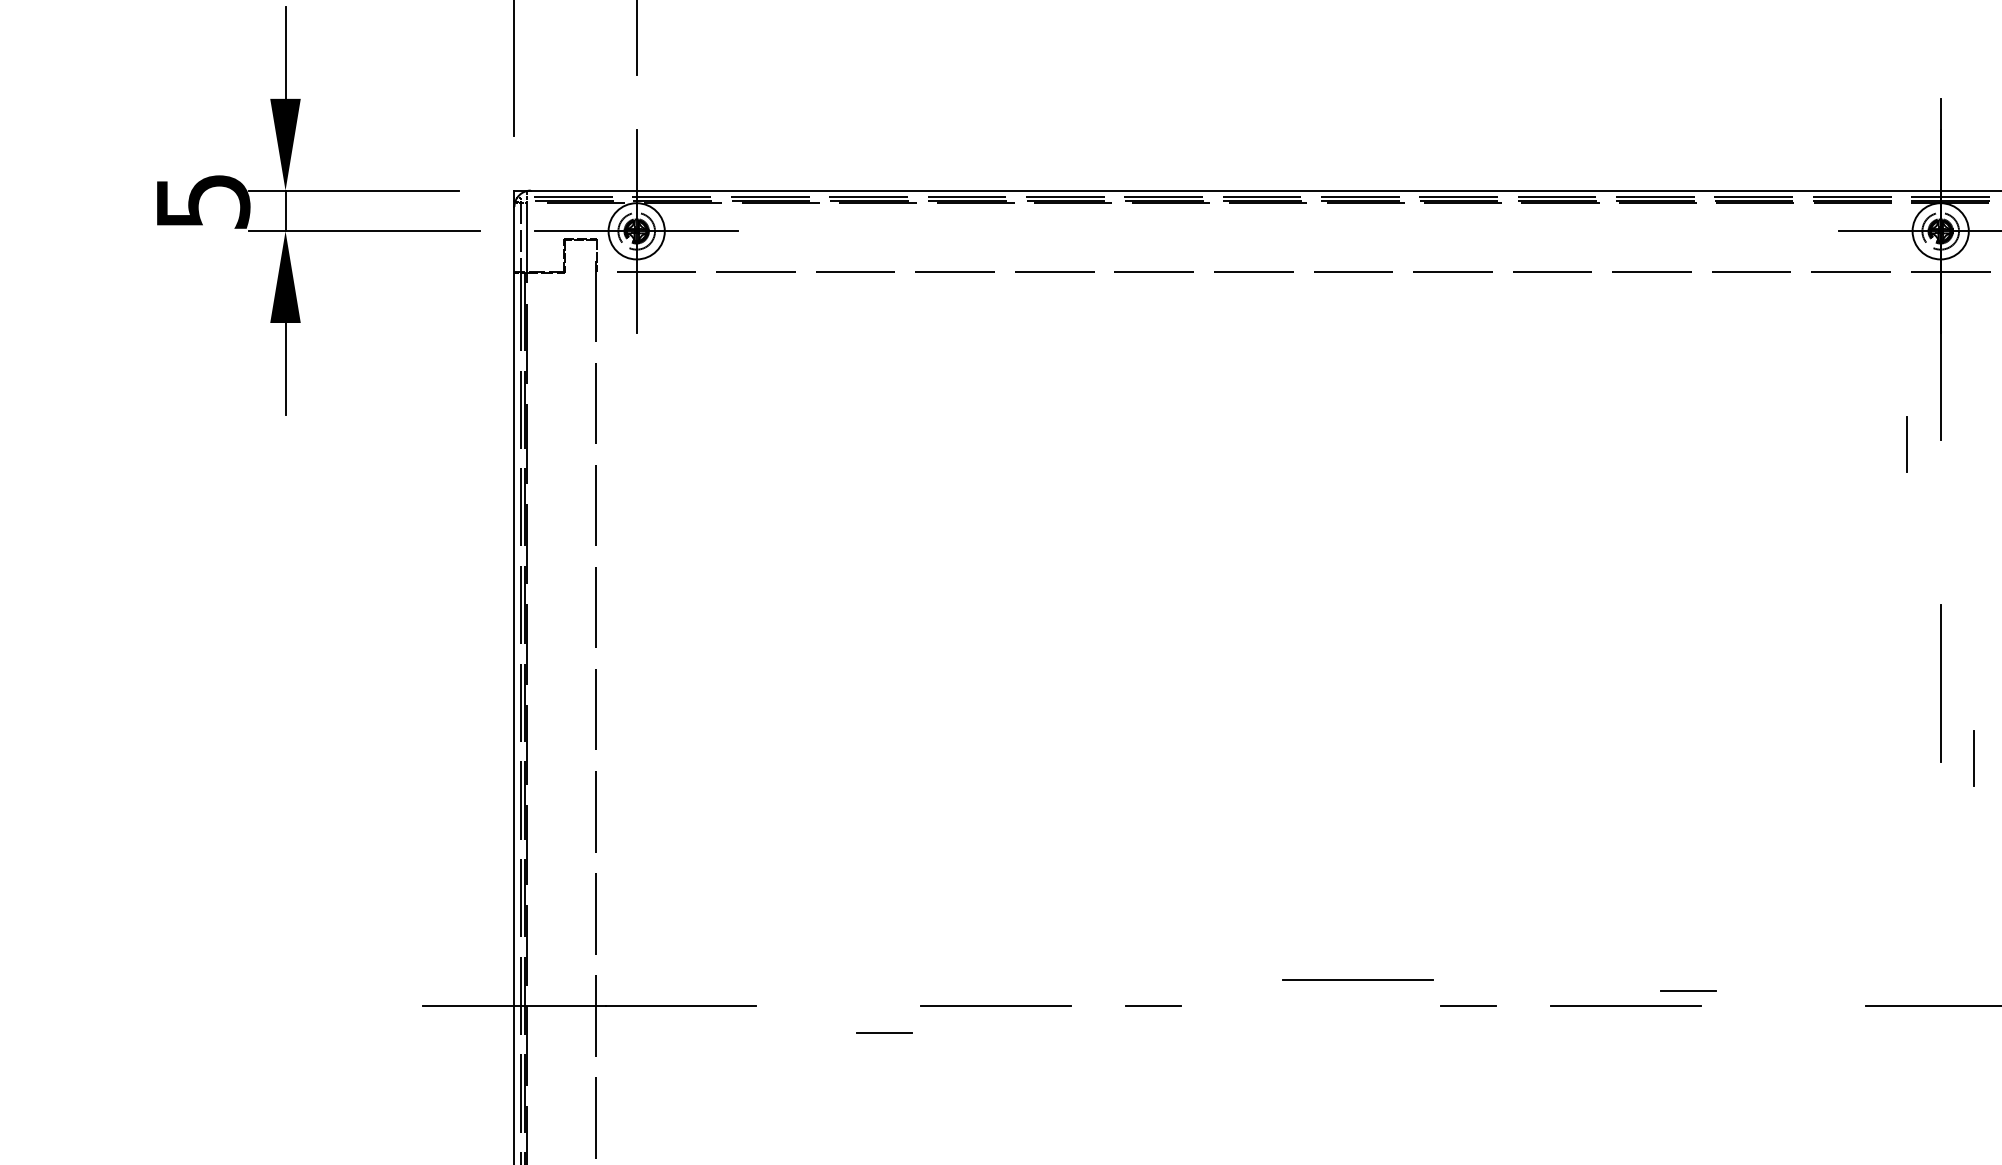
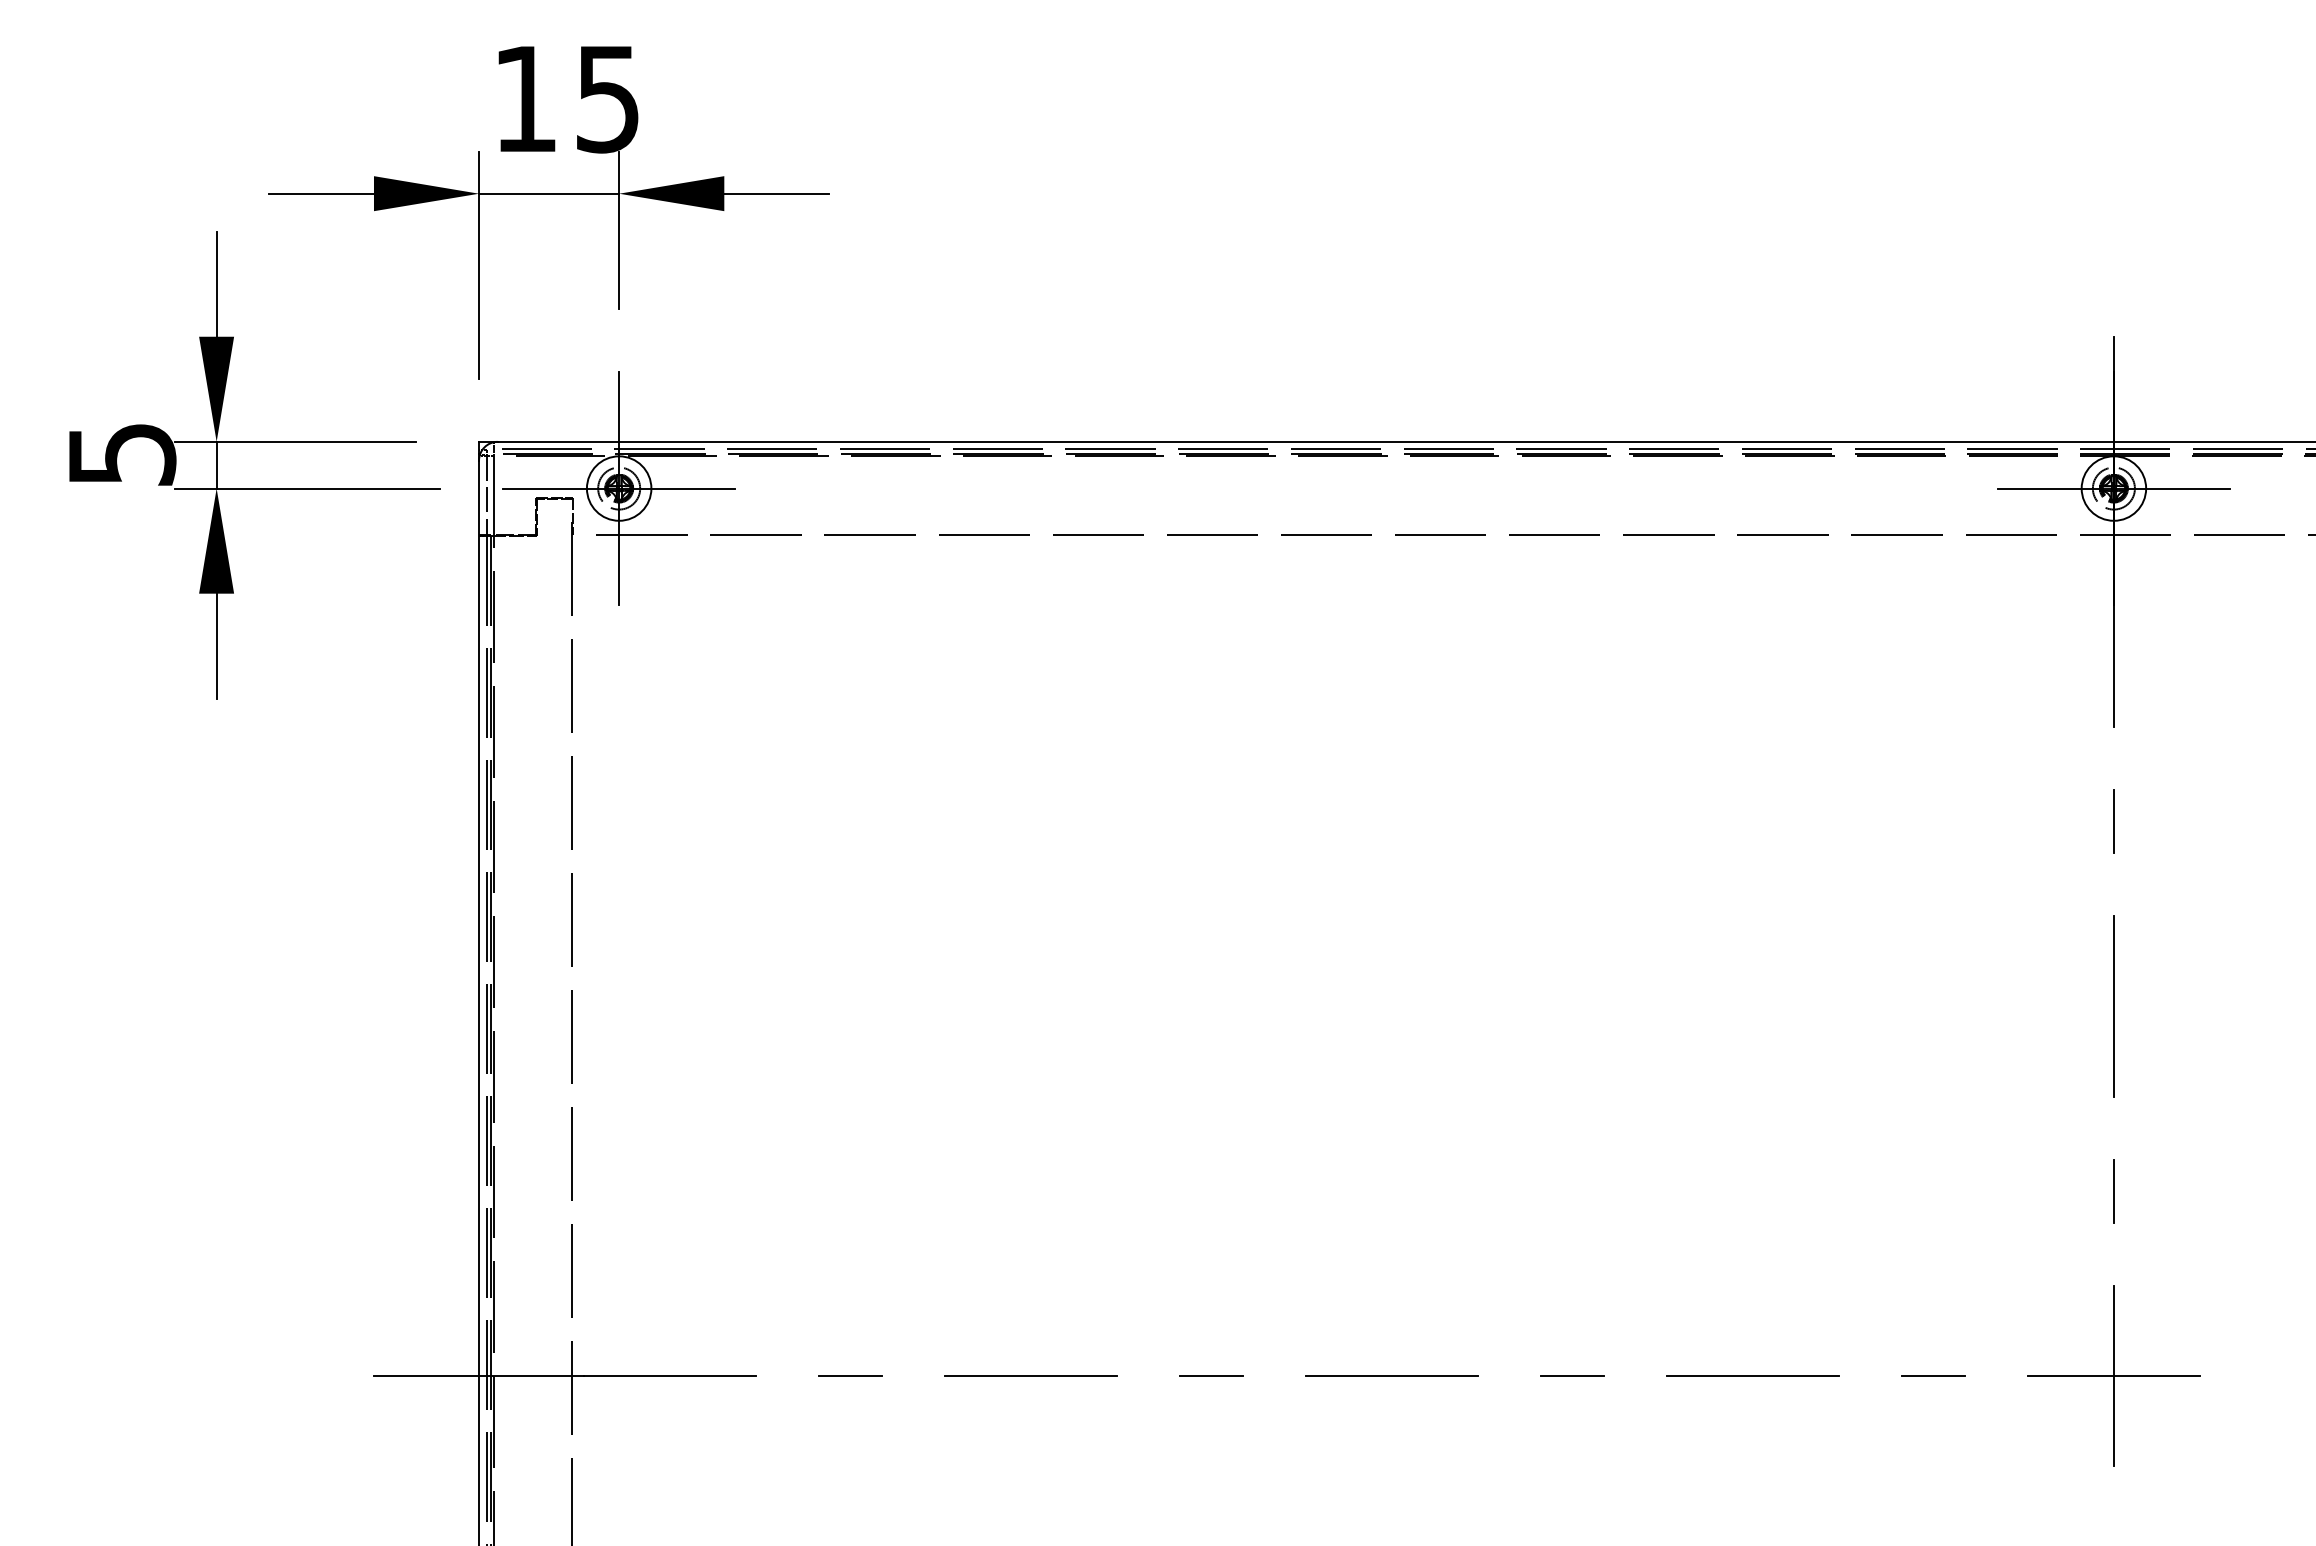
line: (1906, 444) -> (2113, 821), moved
line: (1973, 759) -> (2113, 1191), moved
line: (1357, 979) -> (1391, 1375), moved
line: (1688, 990) -> (1933, 1375), moved
line: (1940, 1005) -> (2113, 1375), added
line: (884, 1032) -> (850, 1375), moved

